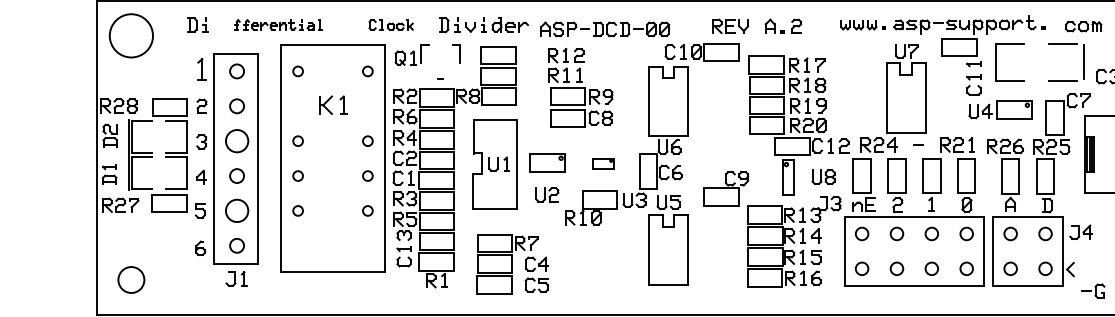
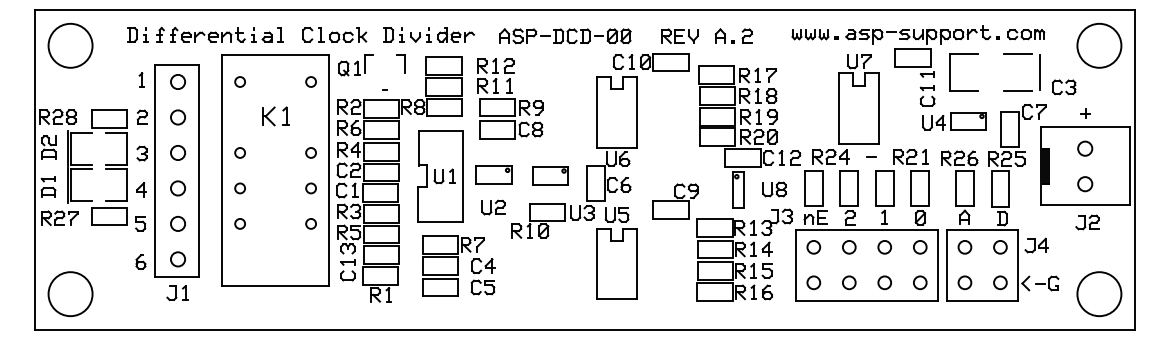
part: (277, 24) -> (219, 34), size x1.43
part: (390, 24) -> (334, 34), size x1.43
part: (1083, 26) -> (1026, 34), moved
part: (605, 28) -> (565, 35), moved
part: (201, 68) -> (141, 79), size x0.62
part: (580, 87) -> (510, 98), moved
circle: (236, 140) -> (177, 152), size x0.62
part: (603, 163) -> (550, 175), size x1.67
circle: (236, 210) -> (177, 223), size x0.62
part: (512, 263) -> (458, 265), moved
circle: (131, 280) -> (70, 294), size x1.67
part: (1093, 291) -> (1047, 283), moved

